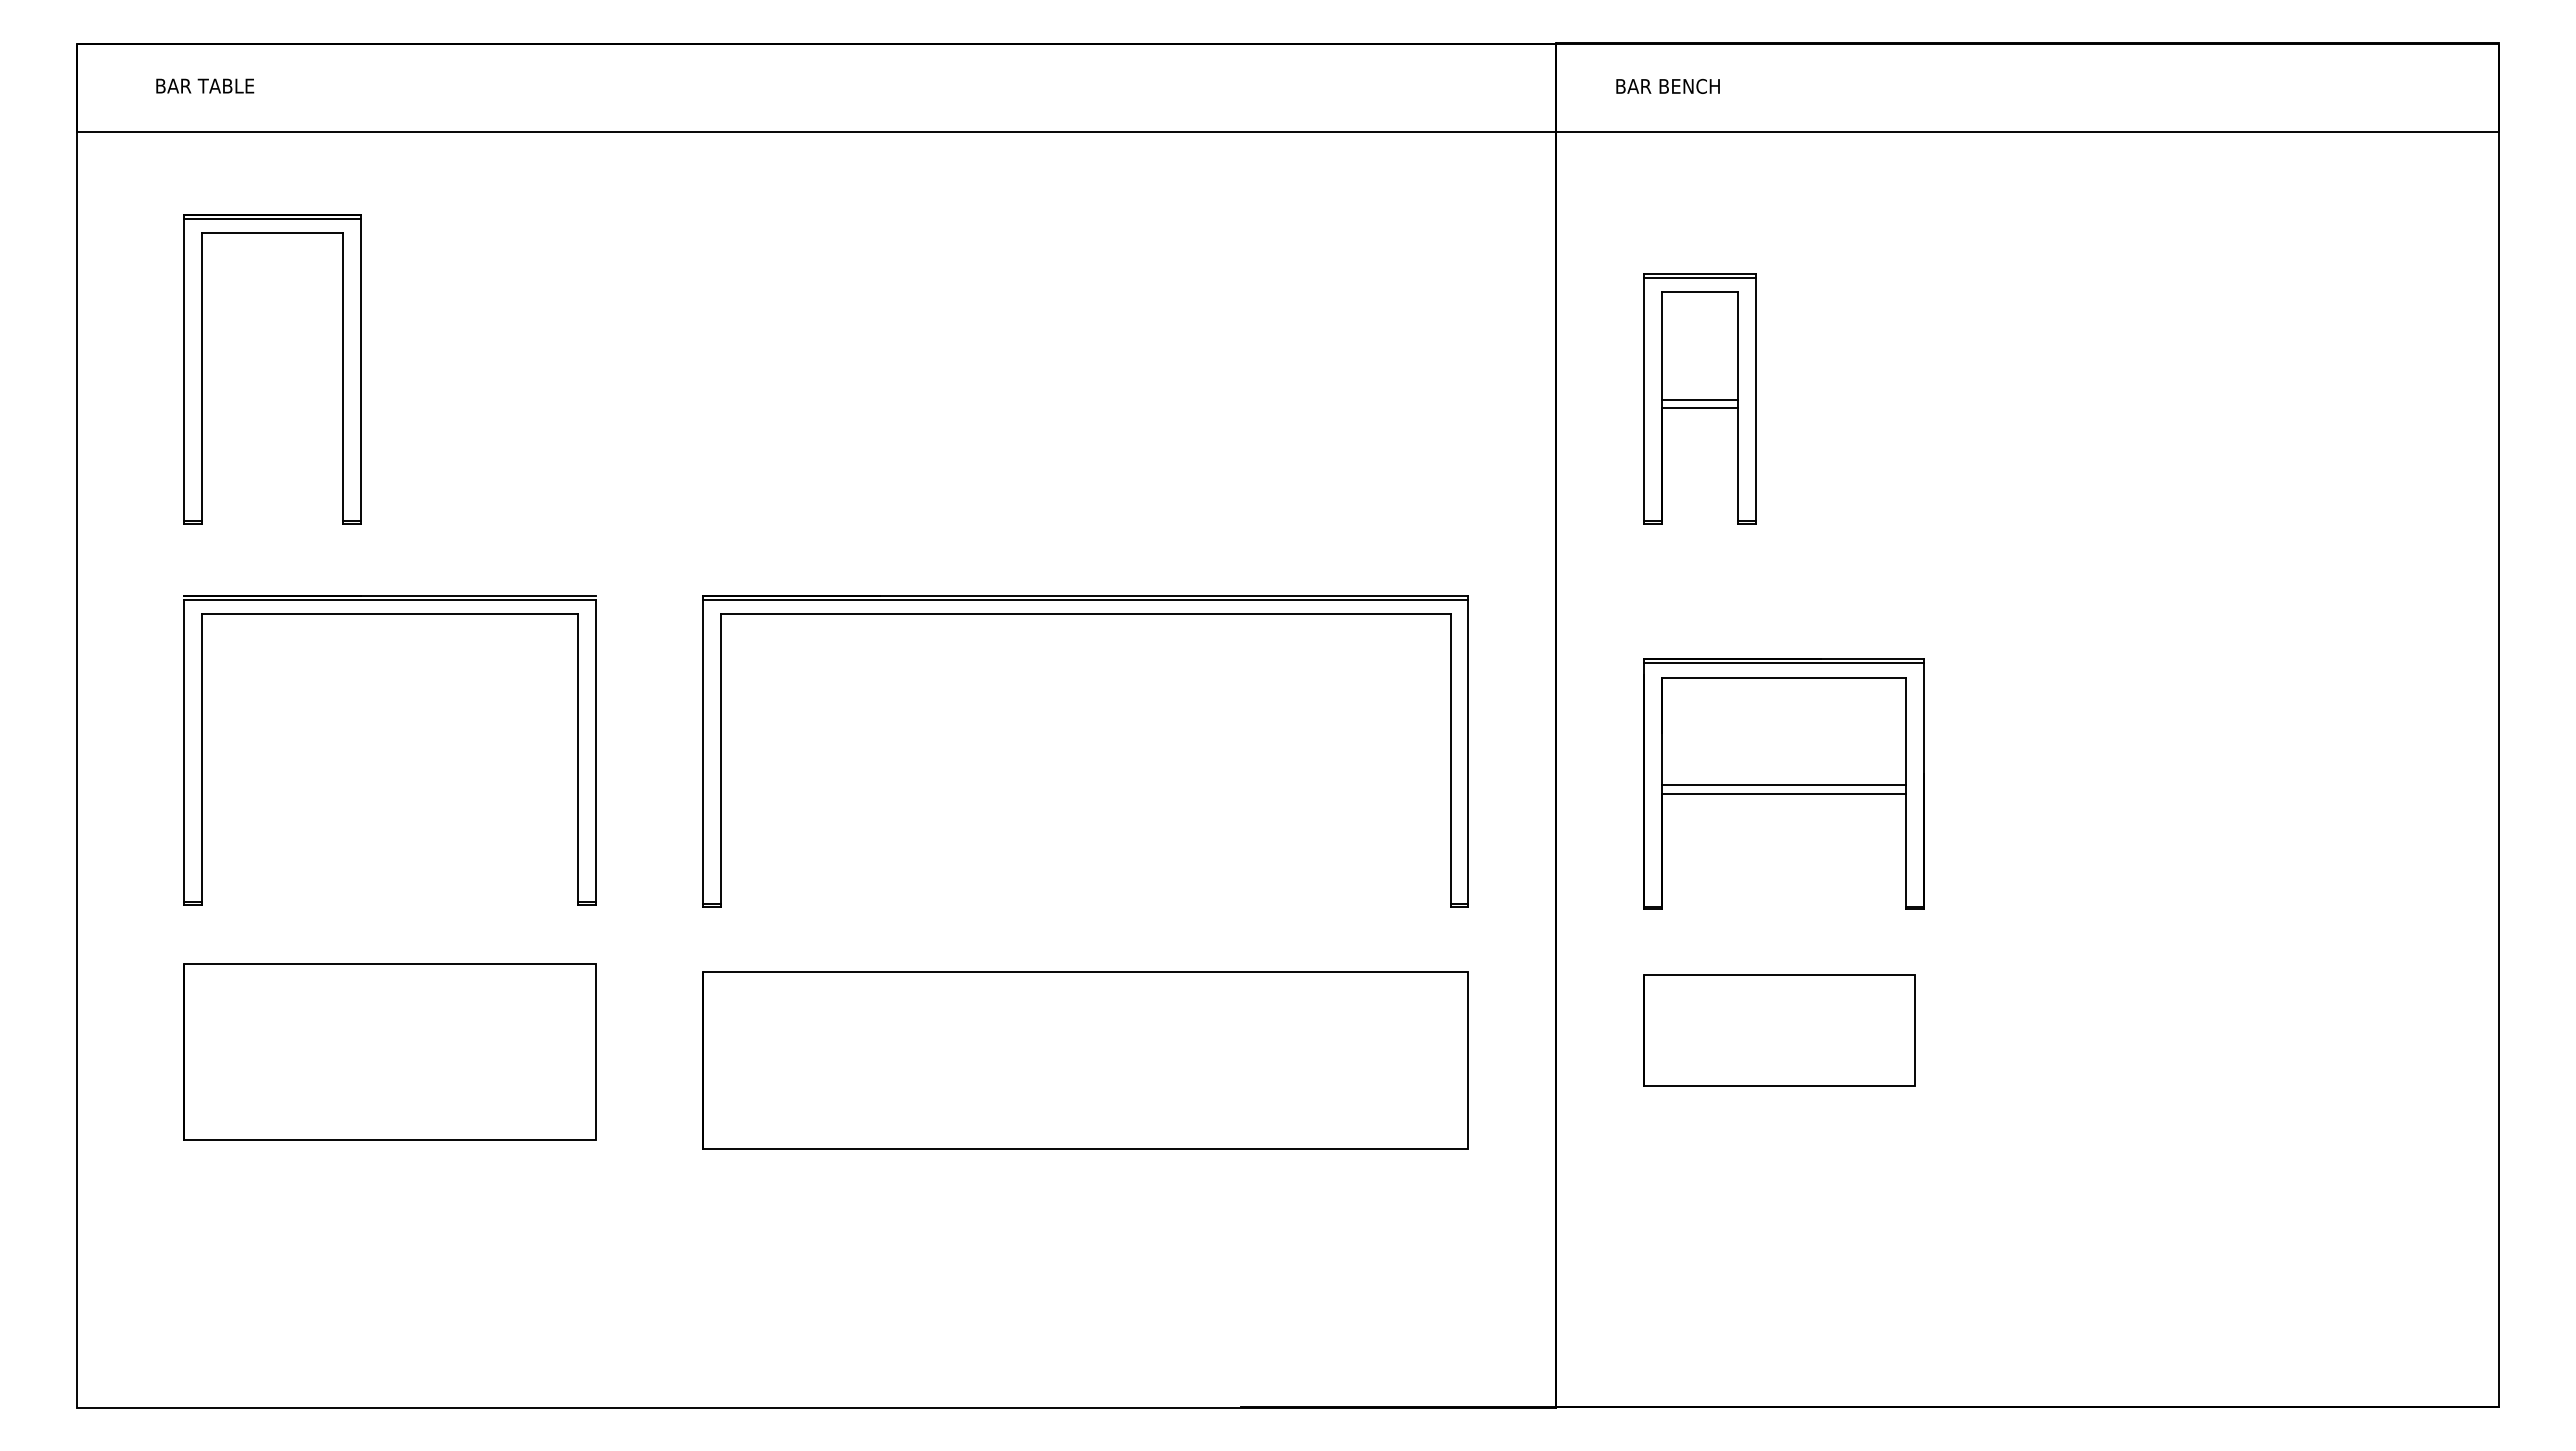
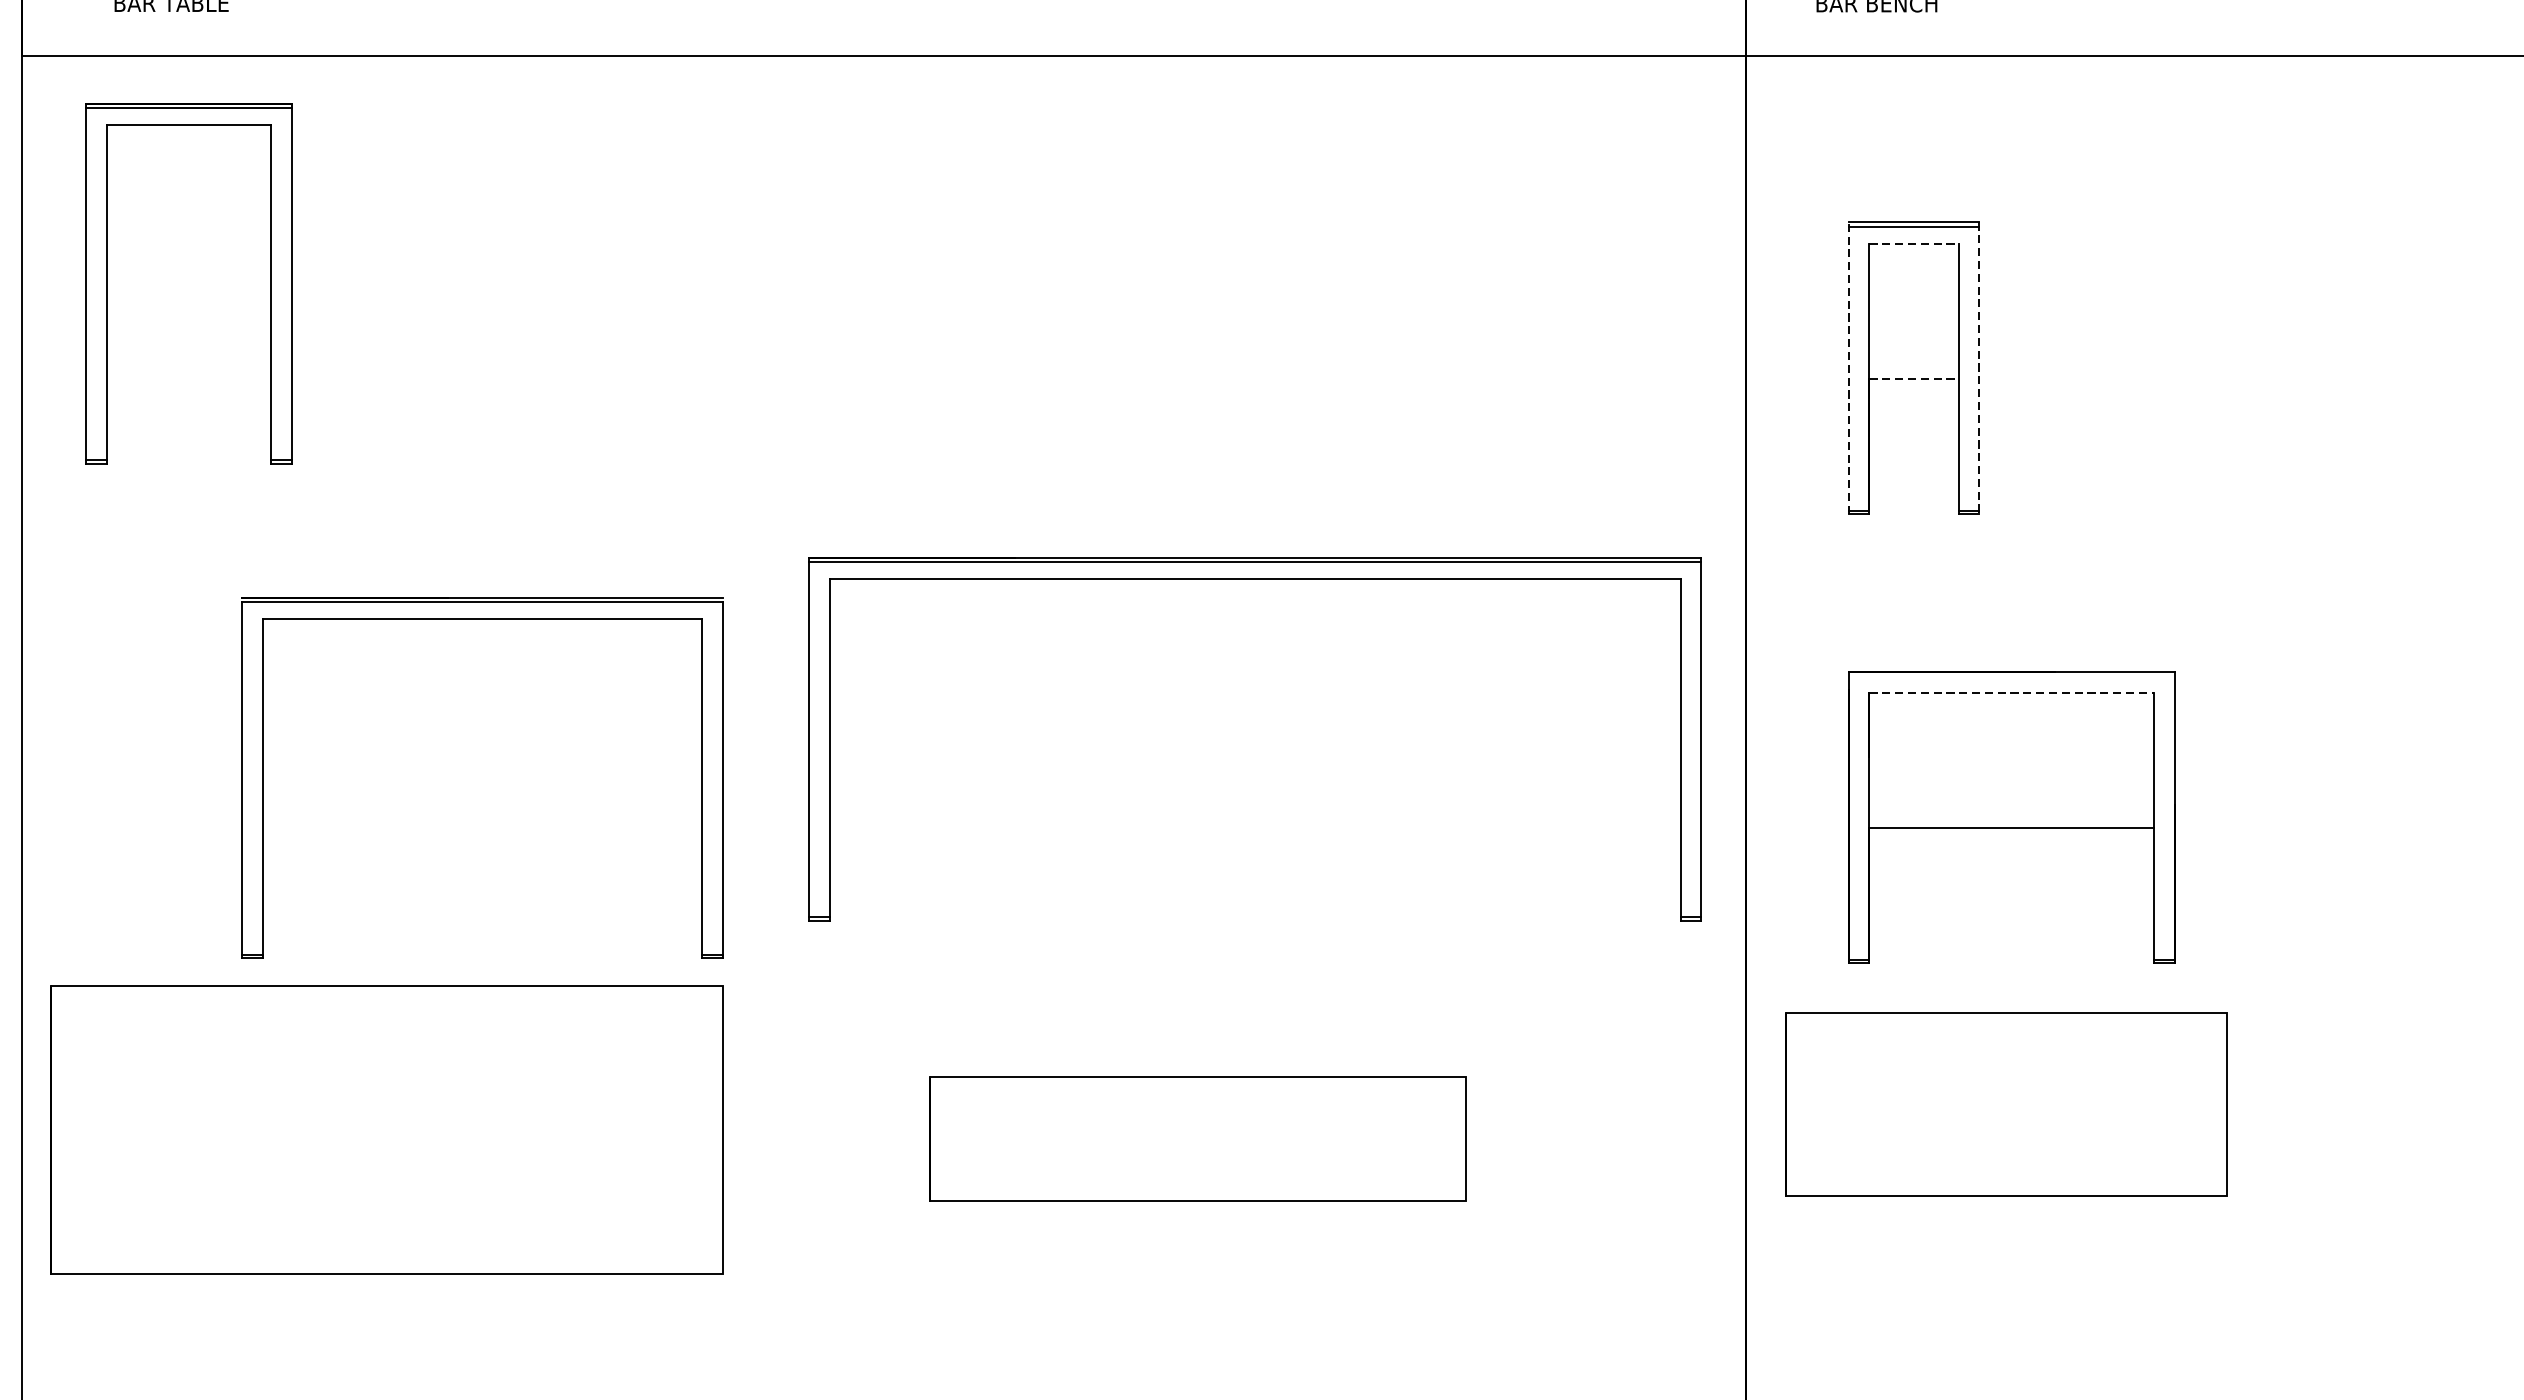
line: (1700, 292) -> (1914, 243), solid -> dashed
part: (202, 369) -> (107, 283), moved
line: (1644, 398) -> (1849, 367), solid -> dashed
line: (1699, 399) -> (1913, 368), removed
line: (1755, 399) -> (1978, 368), solid -> dashed
line: (1700, 408) -> (1914, 379), solid -> dashed
part: (389, 614) -> (482, 619), moved
part: (1085, 614) -> (1254, 579), moved
line: (1783, 662) -> (2011, 675), removed
line: (1784, 677) -> (2012, 692), solid -> dashed
line: (1783, 785) -> (2011, 818), removed
part: (1779, 1030) -> (2006, 1104), size x1.4
part: (389, 1051) -> (386, 1128), size x1.4
part: (1085, 1060) -> (1197, 1139), size x0.6

